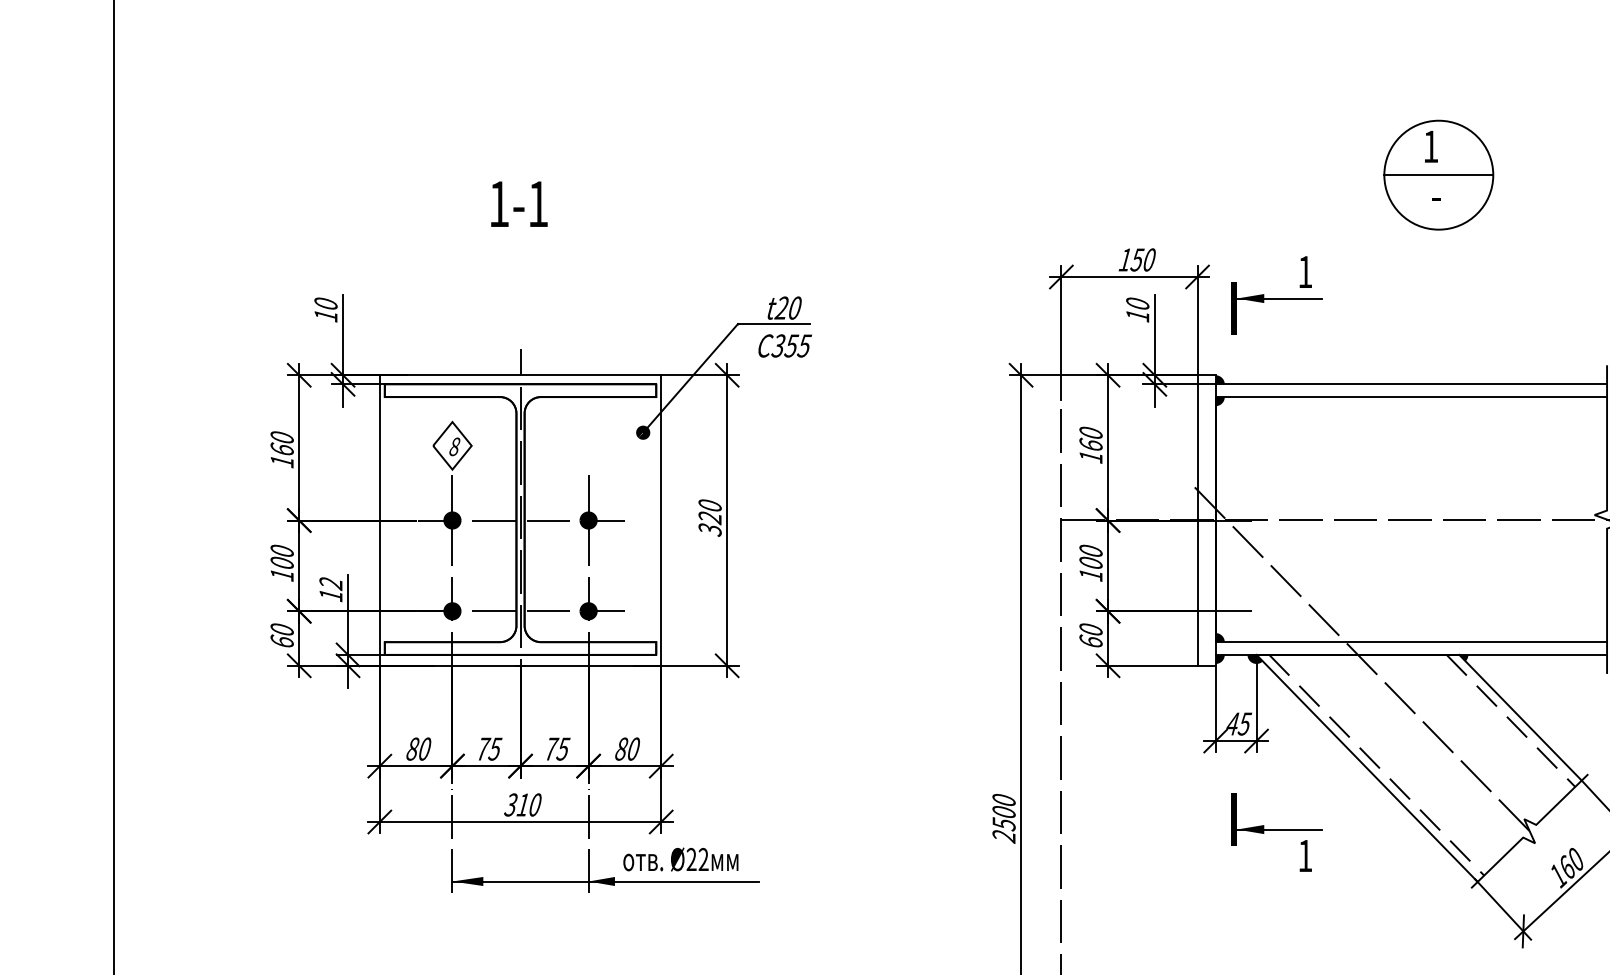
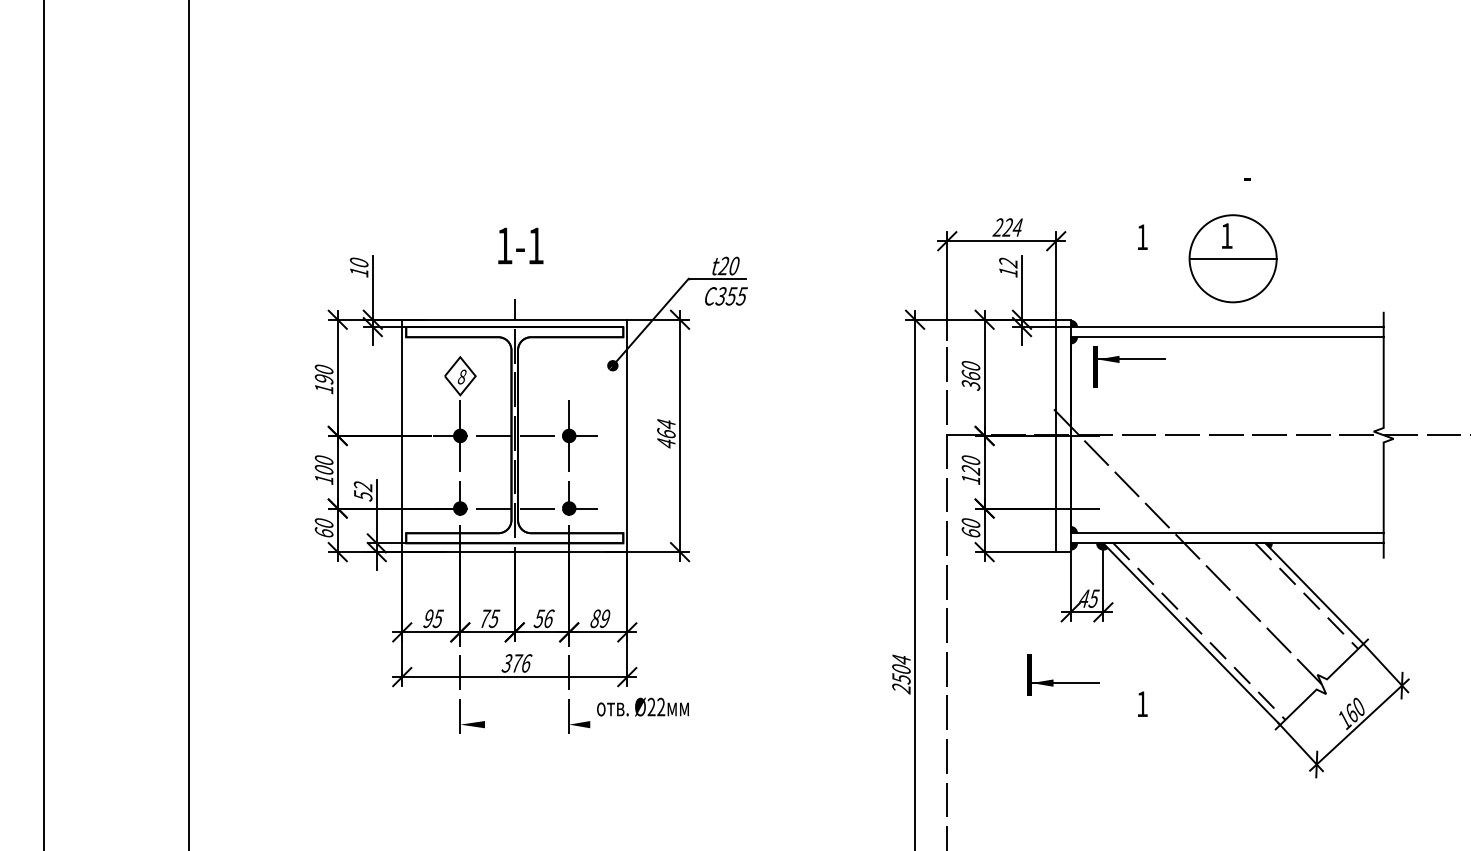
part: (1438, 174) -> (1232, 258), moved
text: (518, 203) -> (520, 245), moved
text: (1136, 259) -> (1007, 227), 150 -> 224
part: (1276, 298) -> (1129, 359), moved
text: (1137, 303) -> (1008, 262), 10 -> 12
text: (281, 448) -> (323, 378), 160 -> 190
text: (1090, 457) -> (970, 385), 160 -> 360
text: (710, 518) -> (666, 434), 320 -> 464
text: (1090, 563) -> (970, 470), 100 -> 120
text: (331, 594) -> (363, 495), 12 -> 52
text: (418, 748) -> (433, 618), 80 -> 95
text: (556, 748) -> (543, 618), 75 -> 56
text: (632, 748) -> (604, 618), 80 -> 89
text: (1004, 800) -> (901, 659), 2500 -> 2504
text: (528, 805) -> (521, 663), 310 -> 376
part: (1276, 828) -> (1063, 682), moved
line: (605, 881) -> (582, 724), removed

